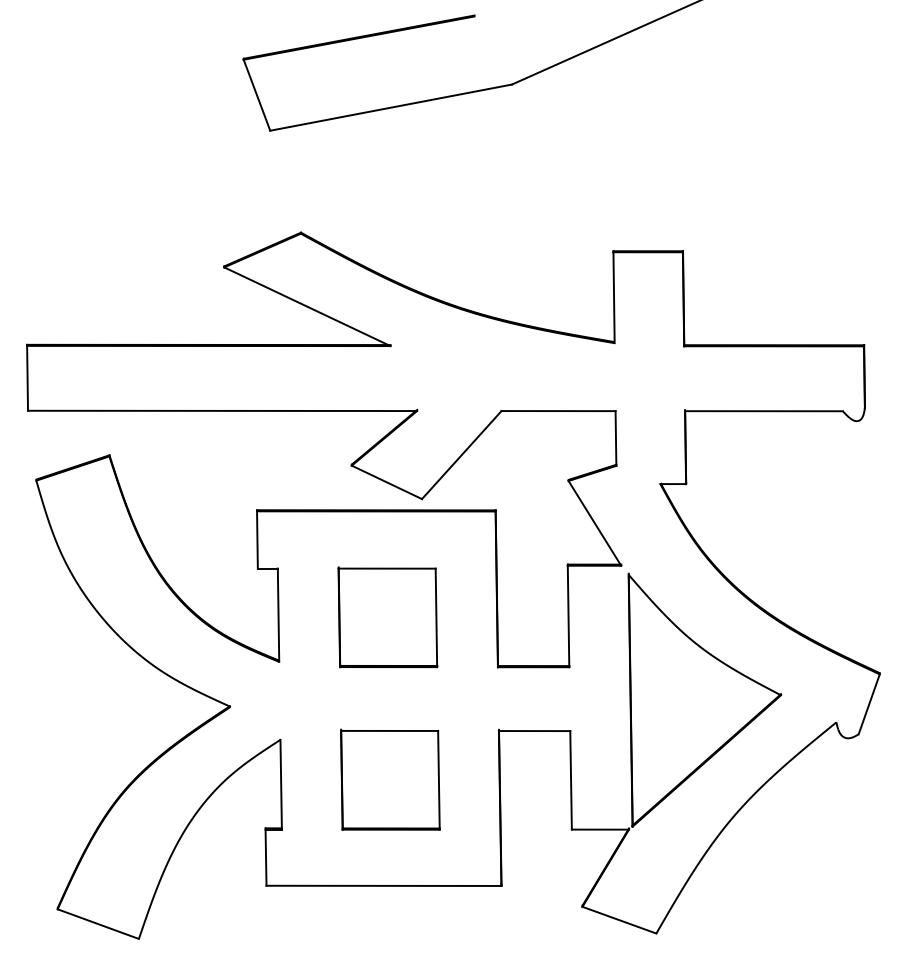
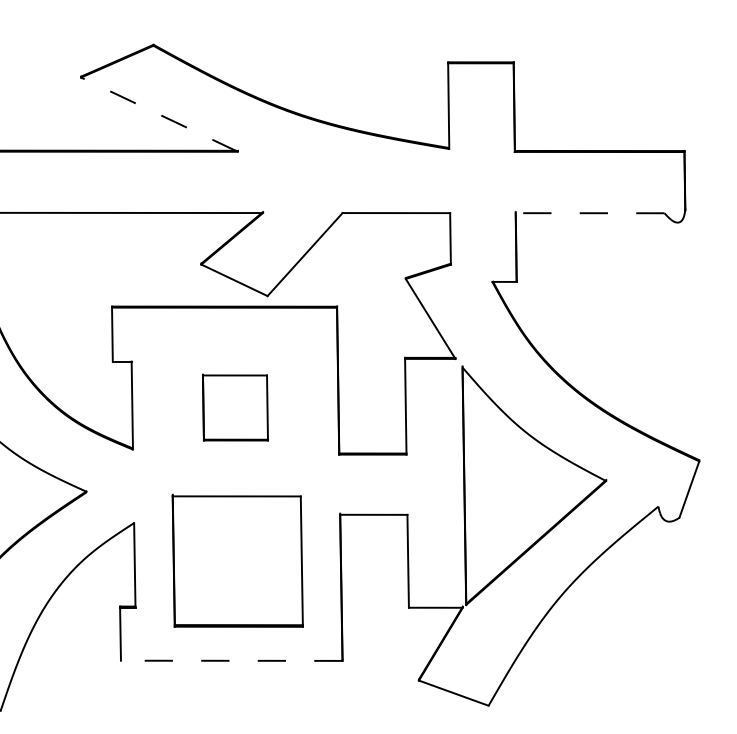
line: (307, 306) -> (159, 114), solid -> dashed
line: (763, 411) -> (589, 213), solid -> dashed
part: (387, 617) -> (235, 407), size x0.7
part: (390, 779) -> (237, 560), size x1.4
line: (383, 885) -> (231, 660), solid -> dashed

